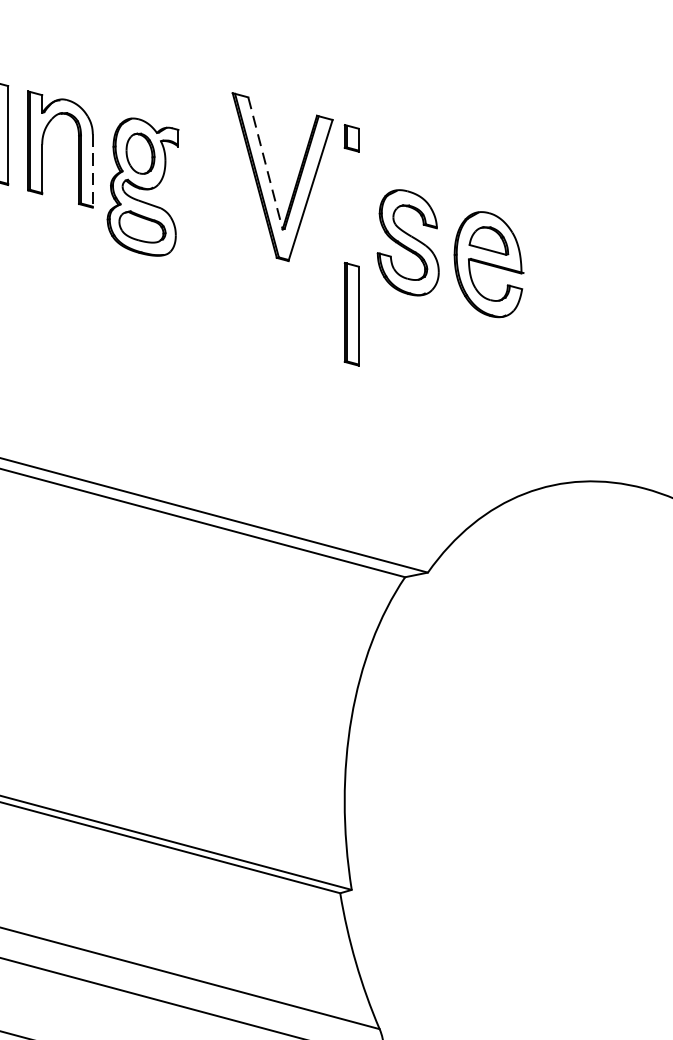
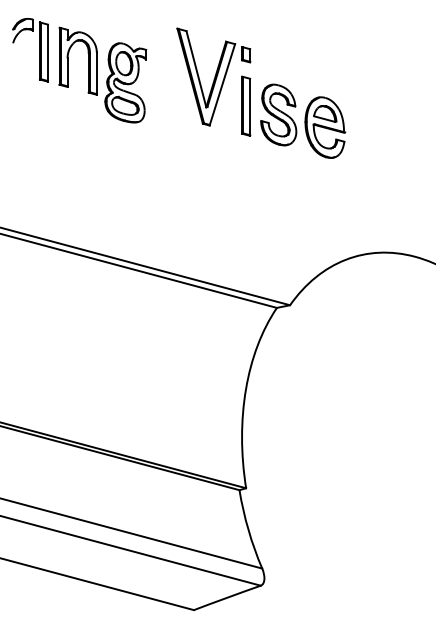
line: (265, 163) -> (196, 69), dashed -> solid
line: (92, 172) -> (96, 74), dashed -> solid
part: (352, 312) -> (246, 105), moved

